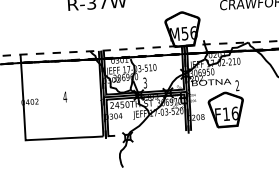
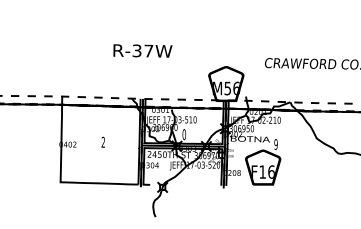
text: (145, 82) -> (184, 134), 3 -> 0
text: (236, 85) -> (275, 144), 2 -> 9
text: (65, 96) -> (103, 141), 4 -> 2

